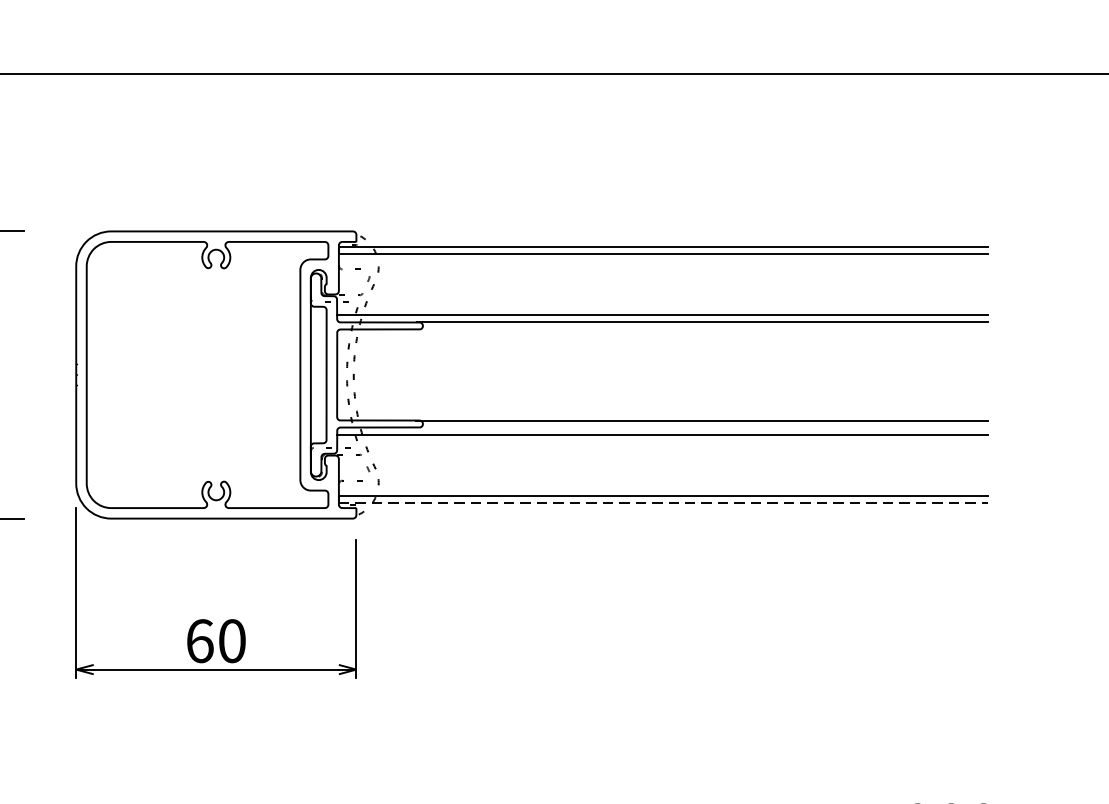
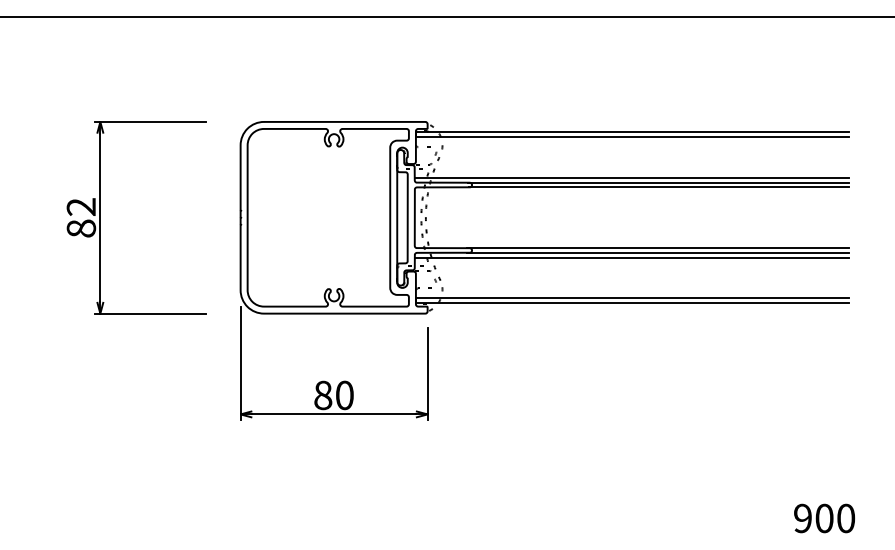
line: (702, 329) -> (658, 187), added
line: (700, 427) -> (657, 252), added
line: (663, 503) -> (632, 303), dashed -> solid
text: (200, 641) -> (323, 395), 60 -> 80

